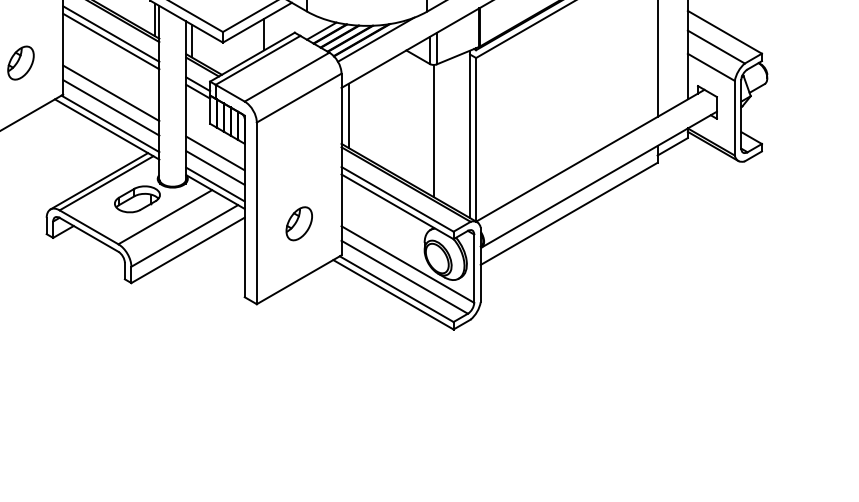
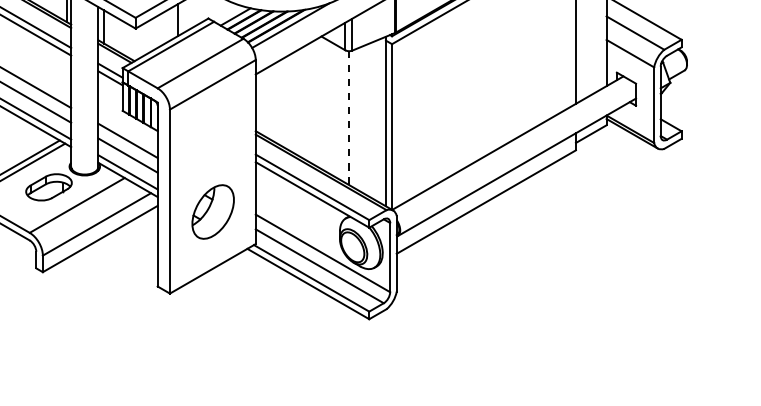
line: (349, 115) -> (263, 102), removed
line: (433, 131) -> (348, 118), solid -> dashed
part: (298, 223) -> (212, 211), size x1.6

